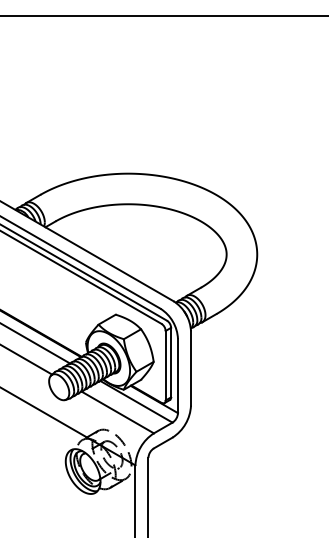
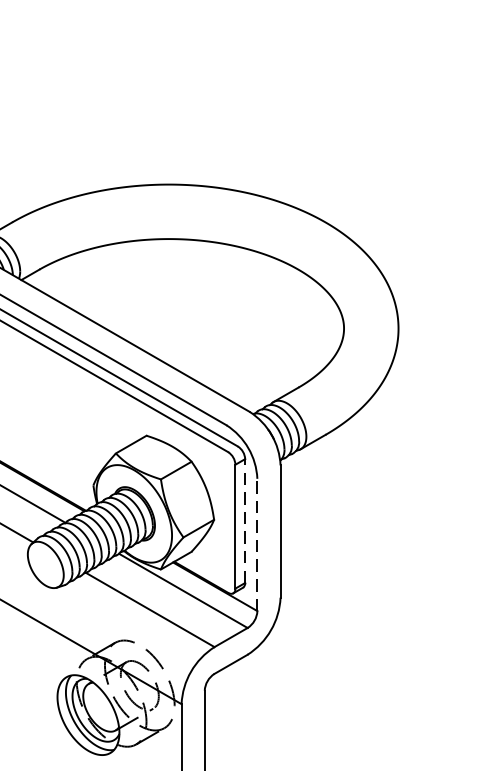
line: (171, 362) -> (245, 520), solid -> dashed
line: (177, 375) -> (256, 544), solid -> dashed

